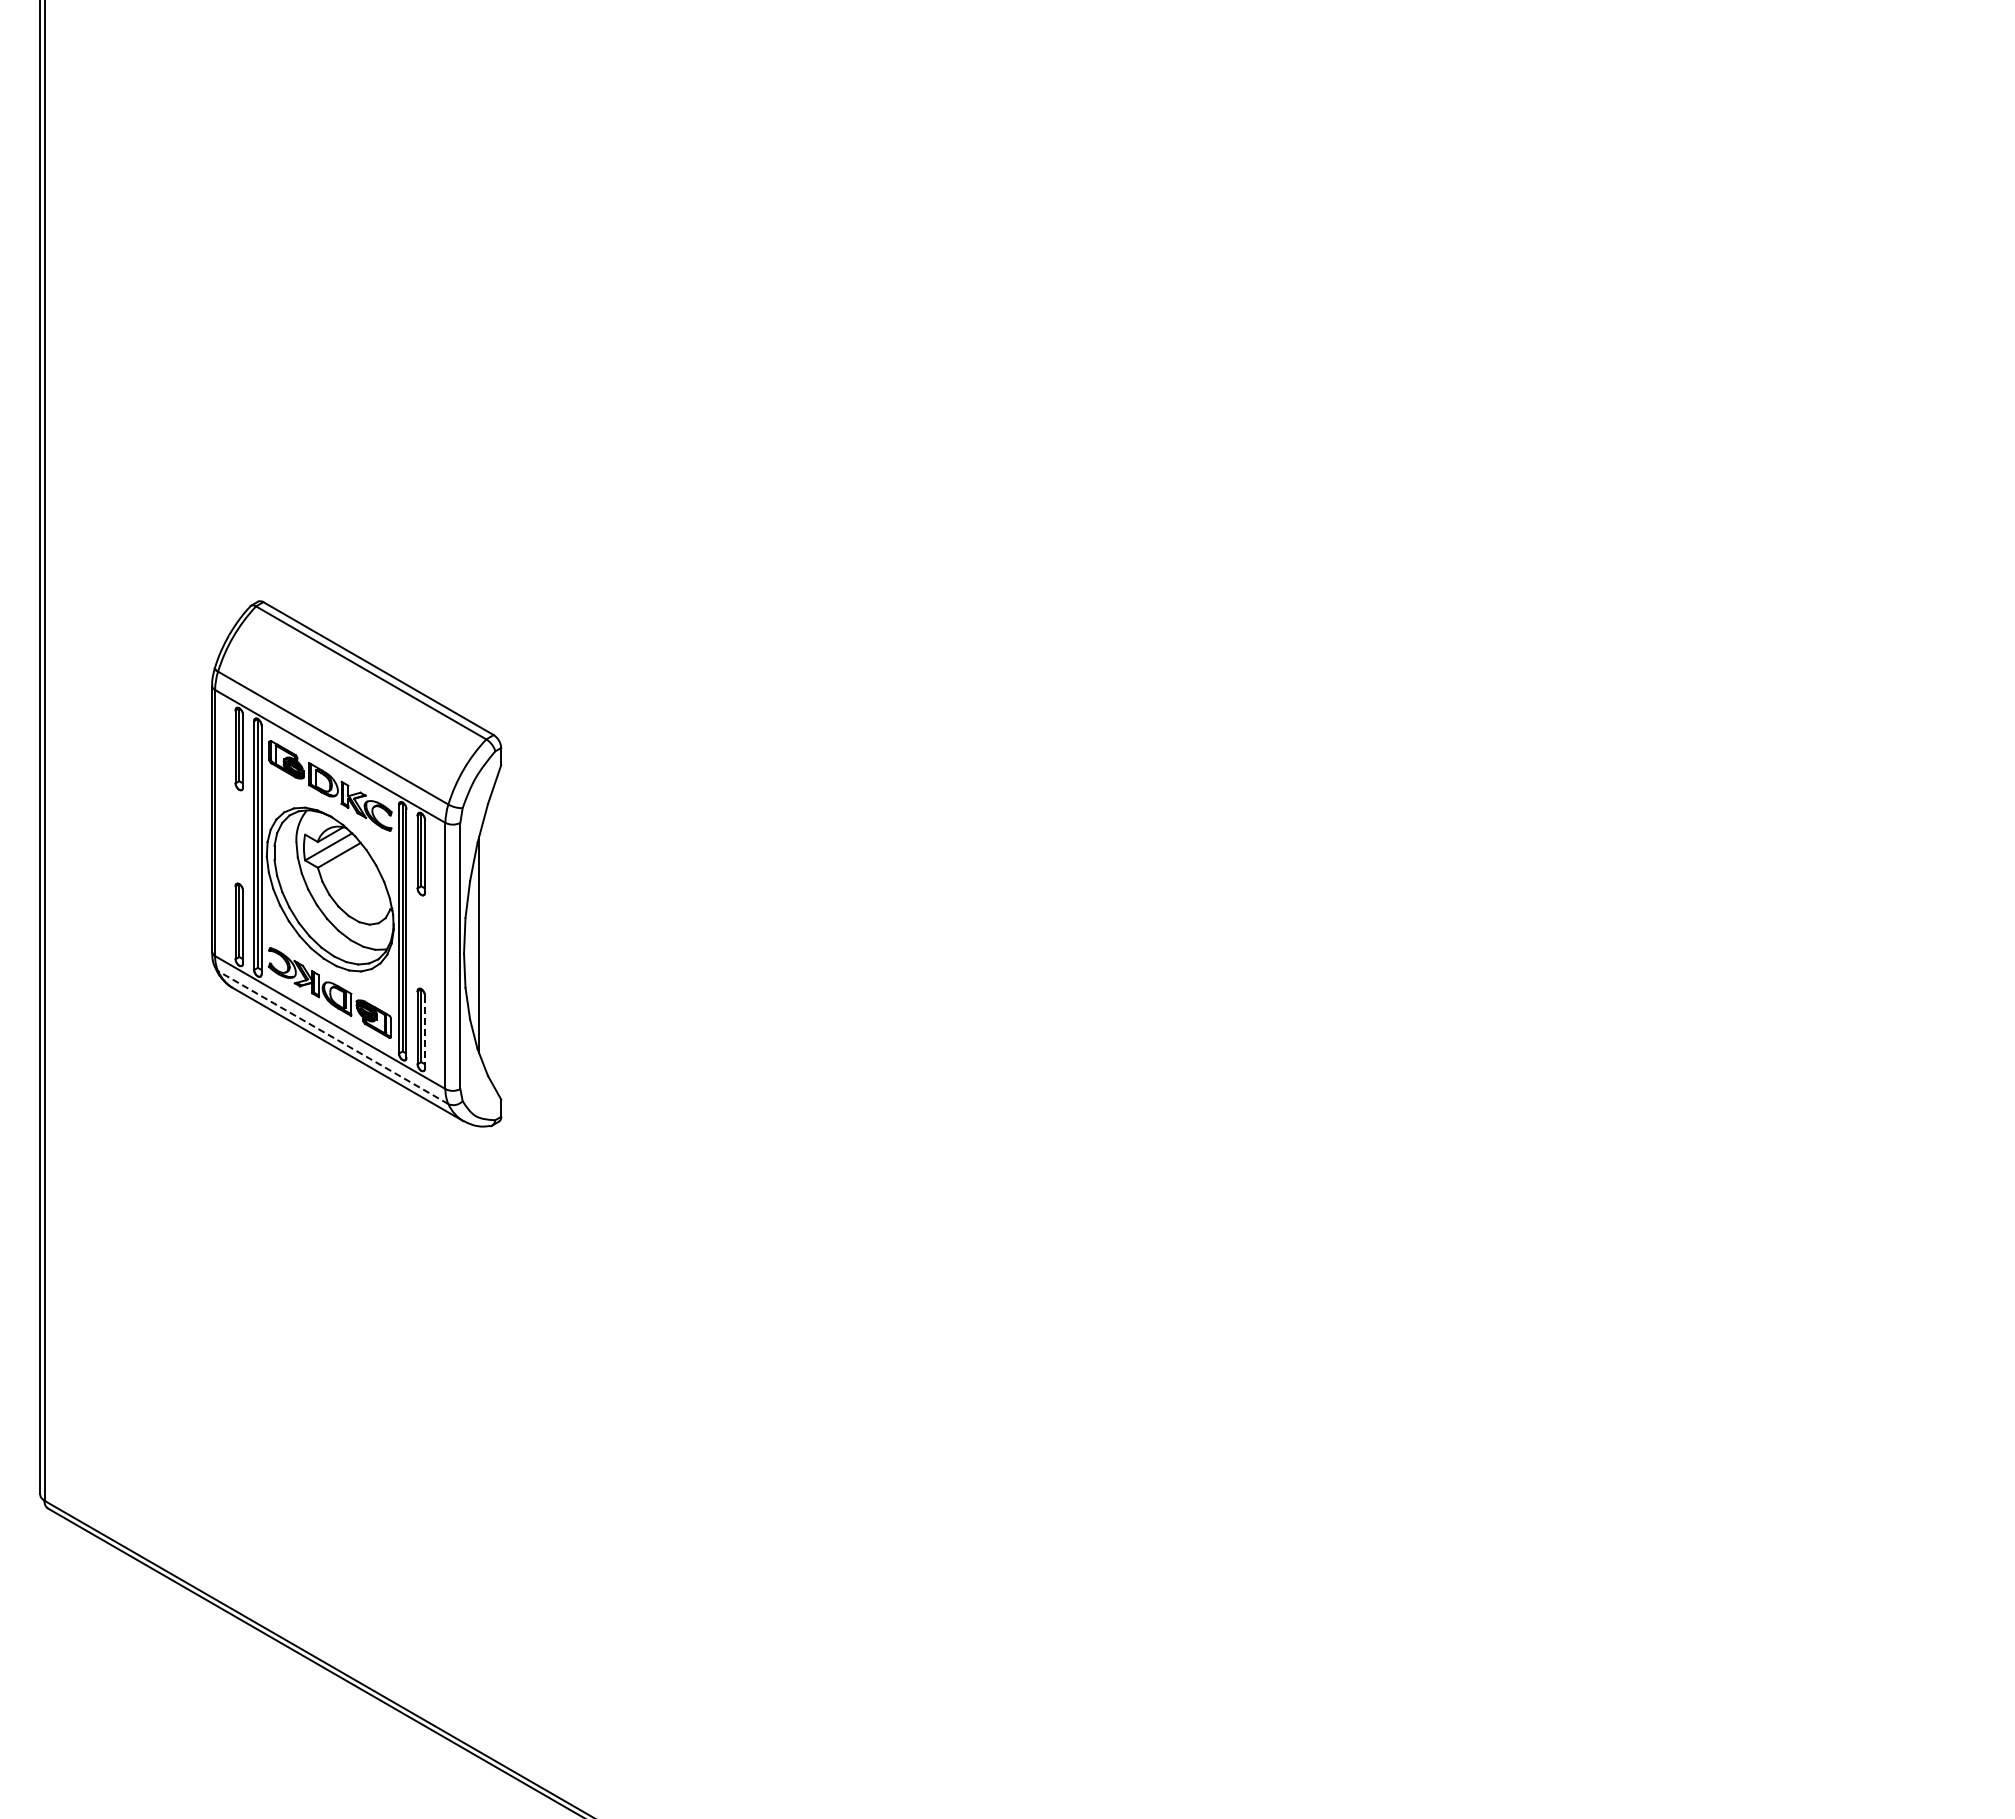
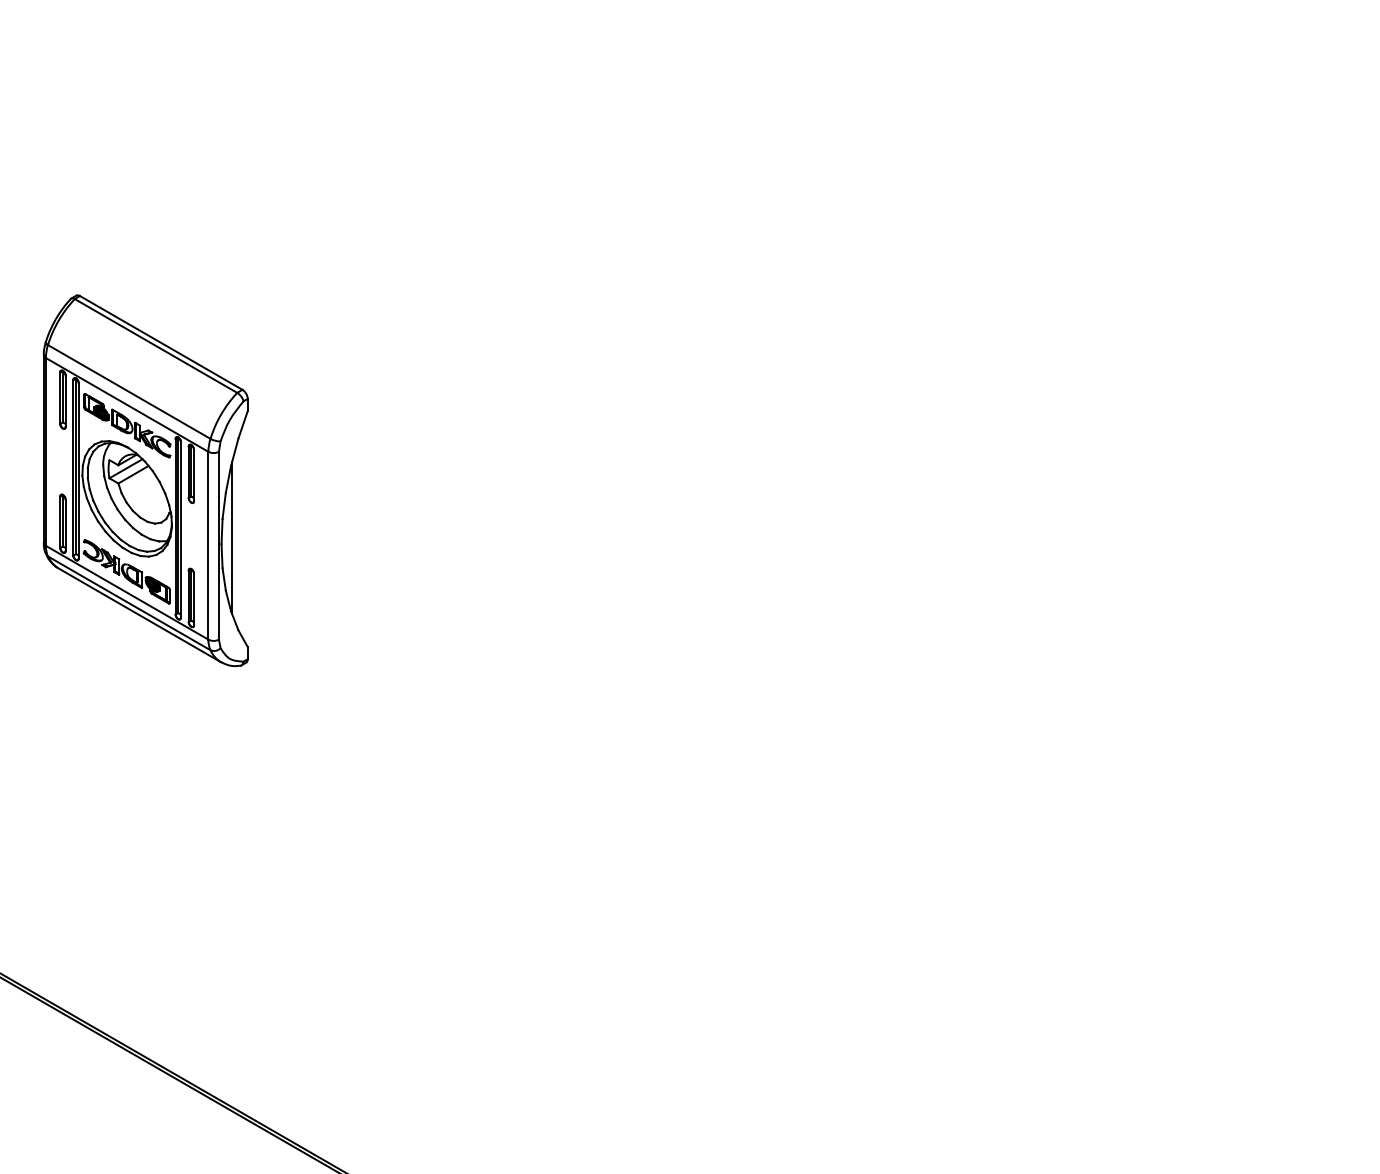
line: (425, 1032) -> (194, 599), dashed -> solid
line: (333, 1037) -> (129, 603), dashed -> solid

